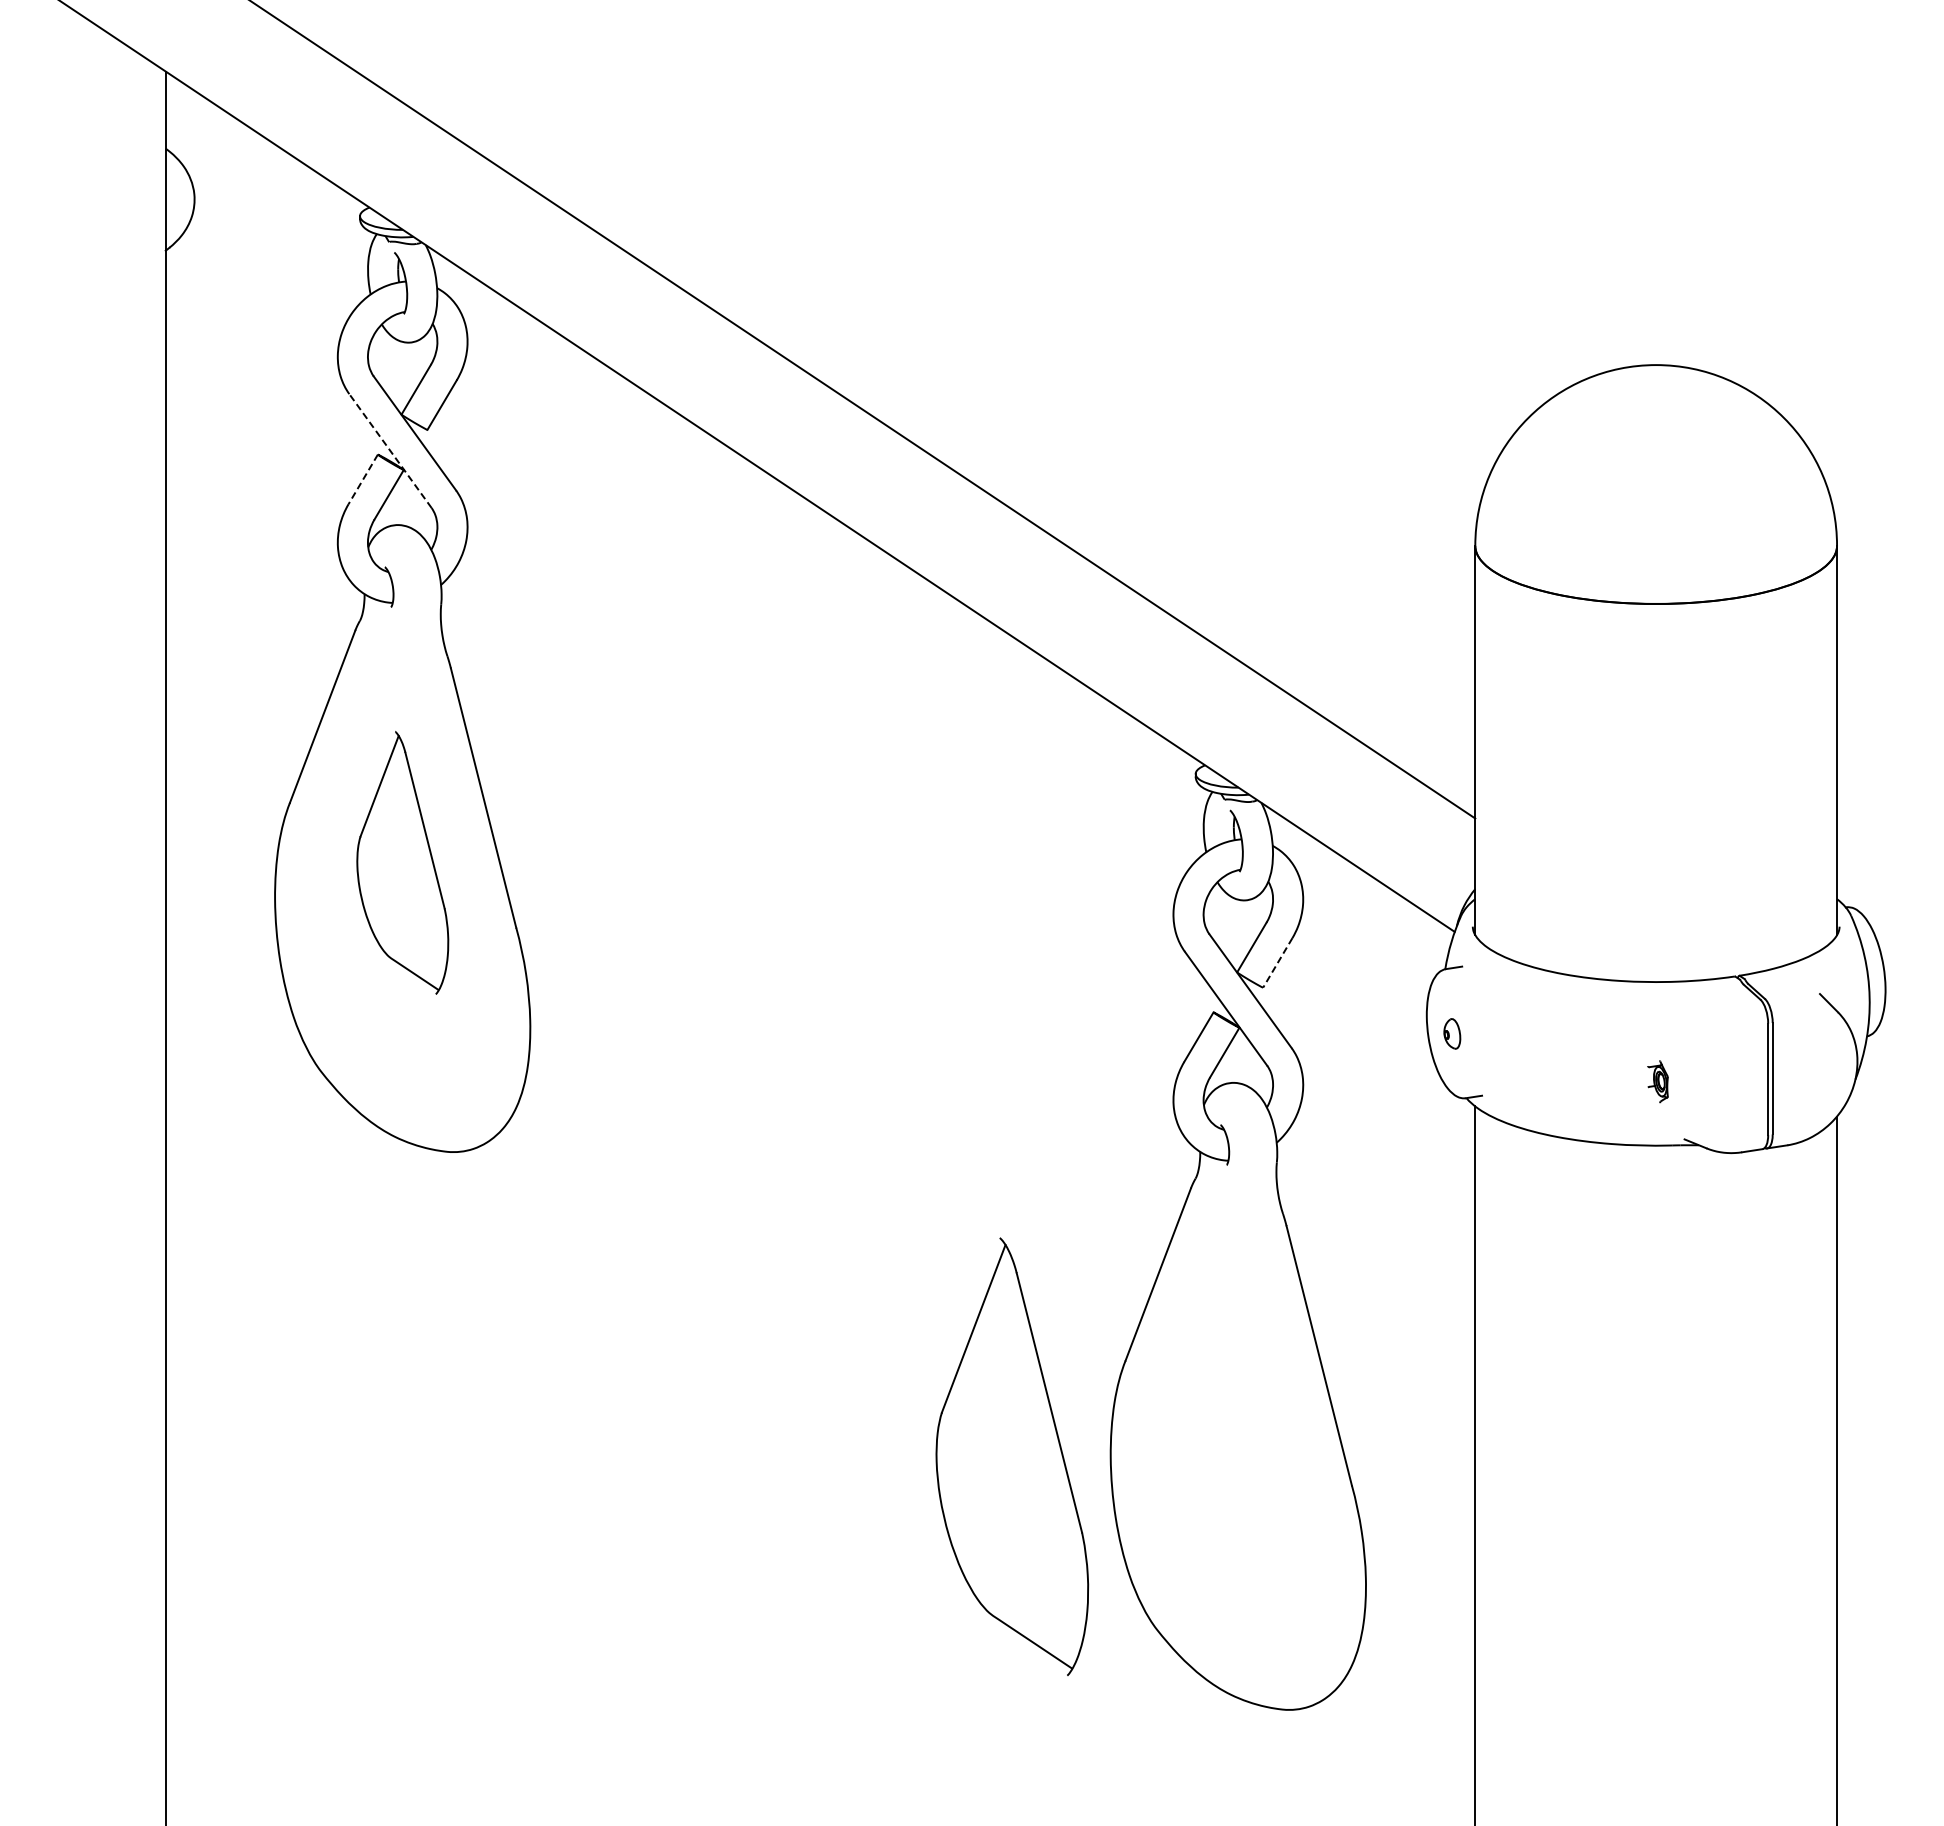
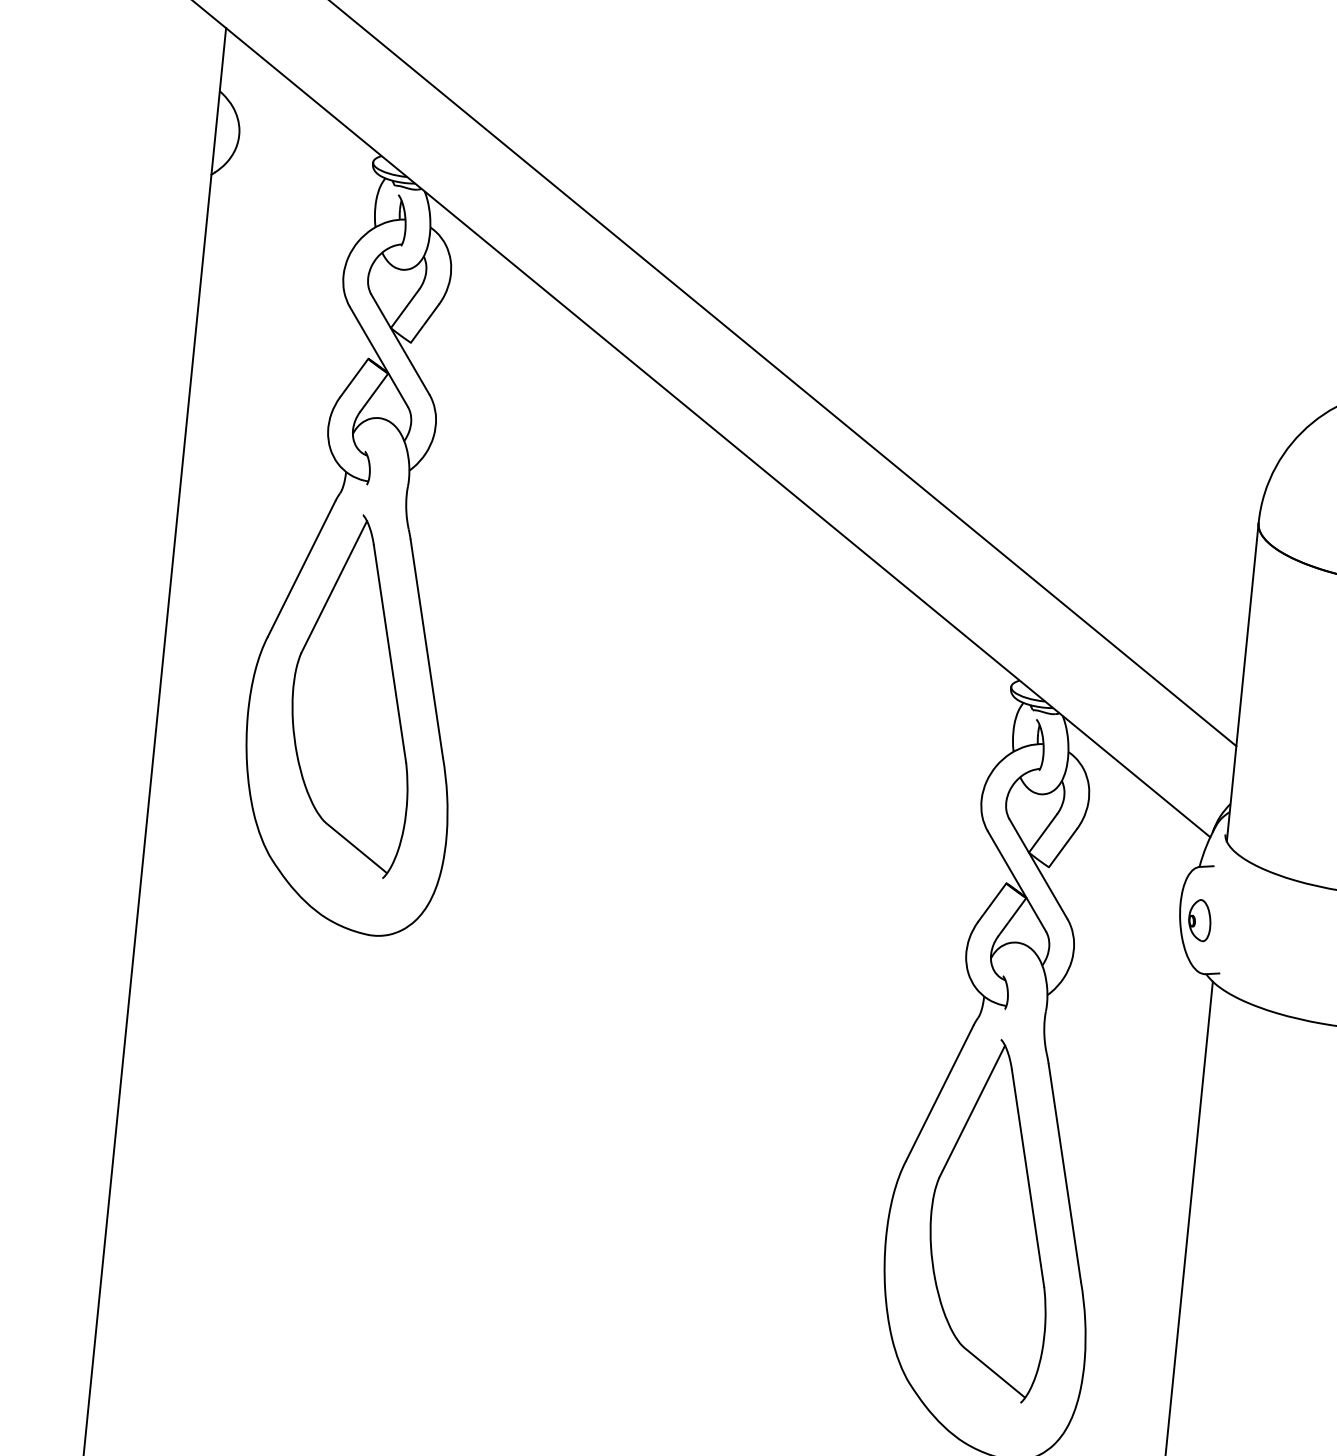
line: (390, 450) -> (379, 356), dashed -> solid
line: (363, 479) -> (354, 378), dashed -> solid
part: (402, 862) -> (355, 694), size x1.67
line: (1277, 962) -> (1062, 847), dashed -> solid
part: (1452, 1033) -> (1200, 920), size x1.67
part: (1012, 1456) -> (993, 1219), moved

